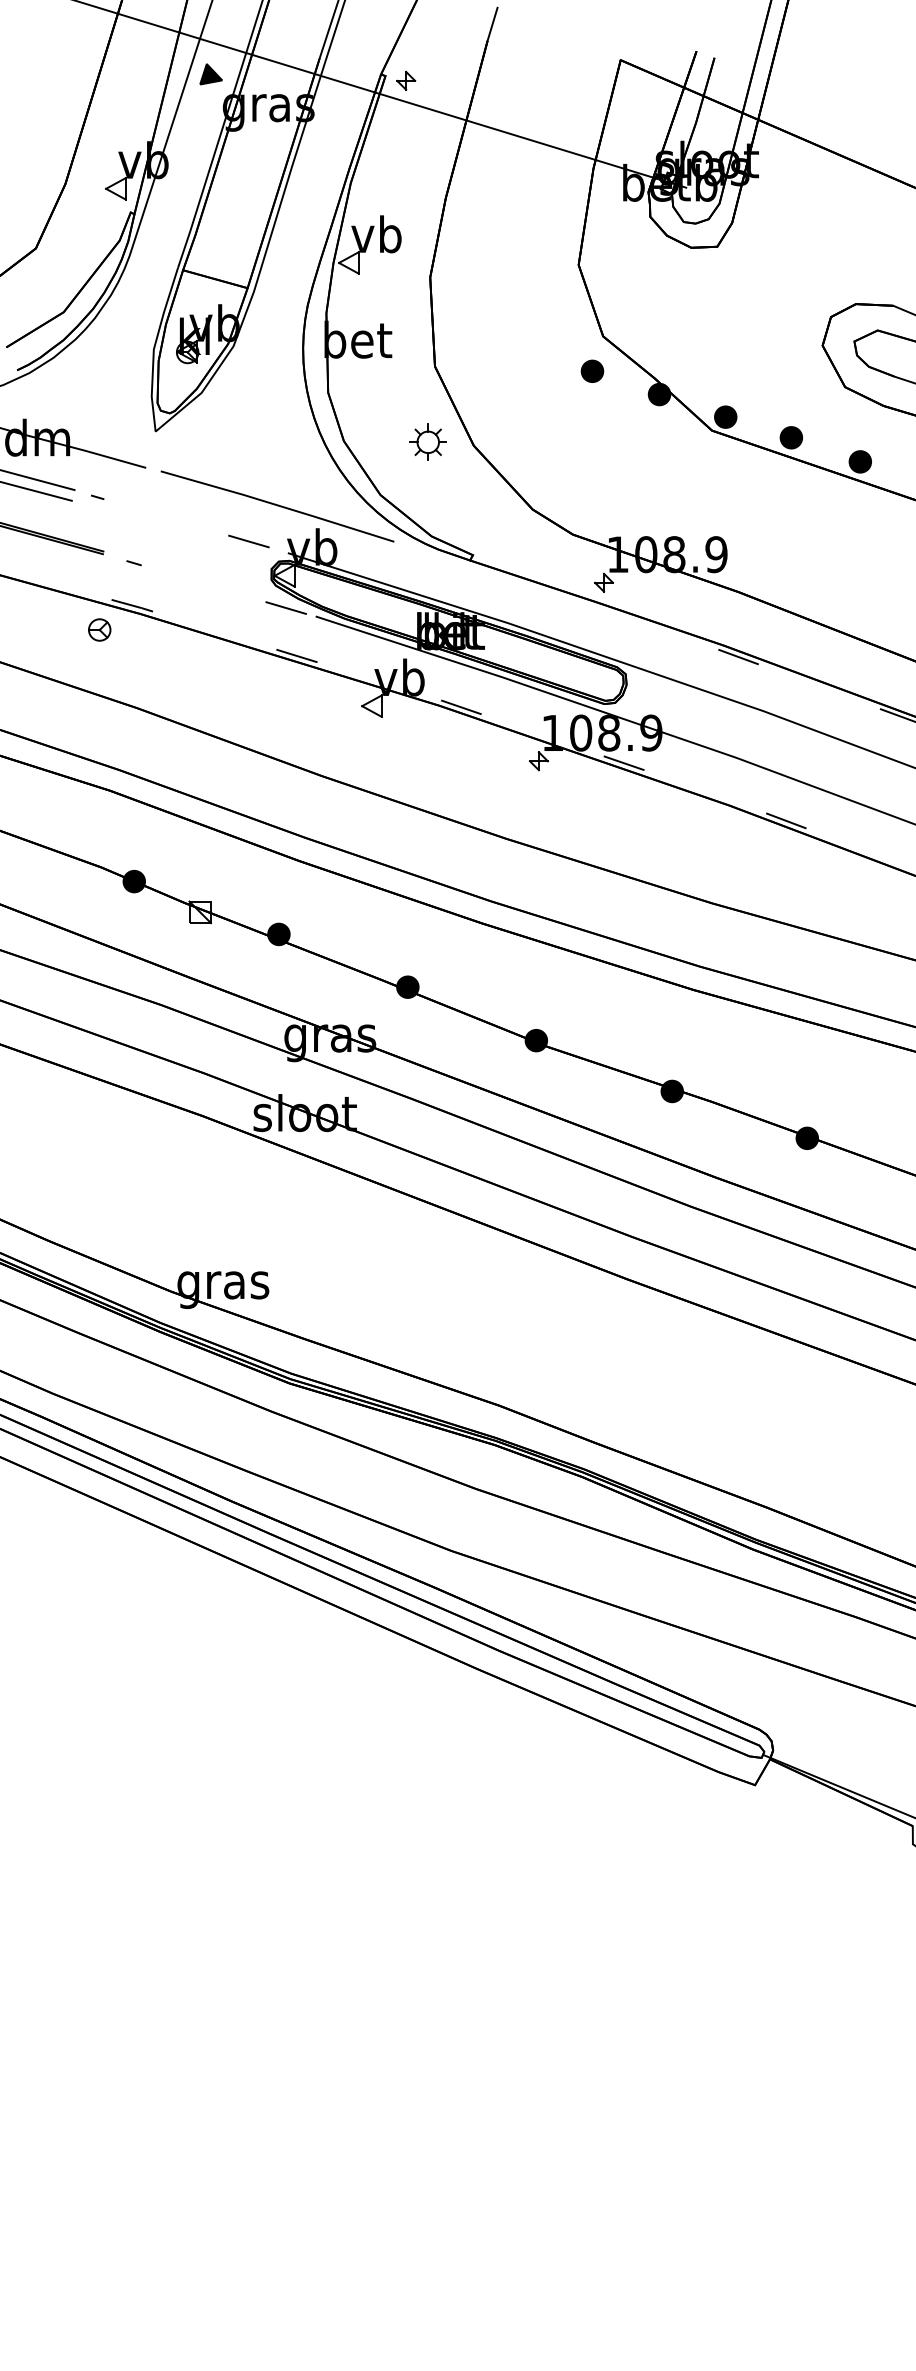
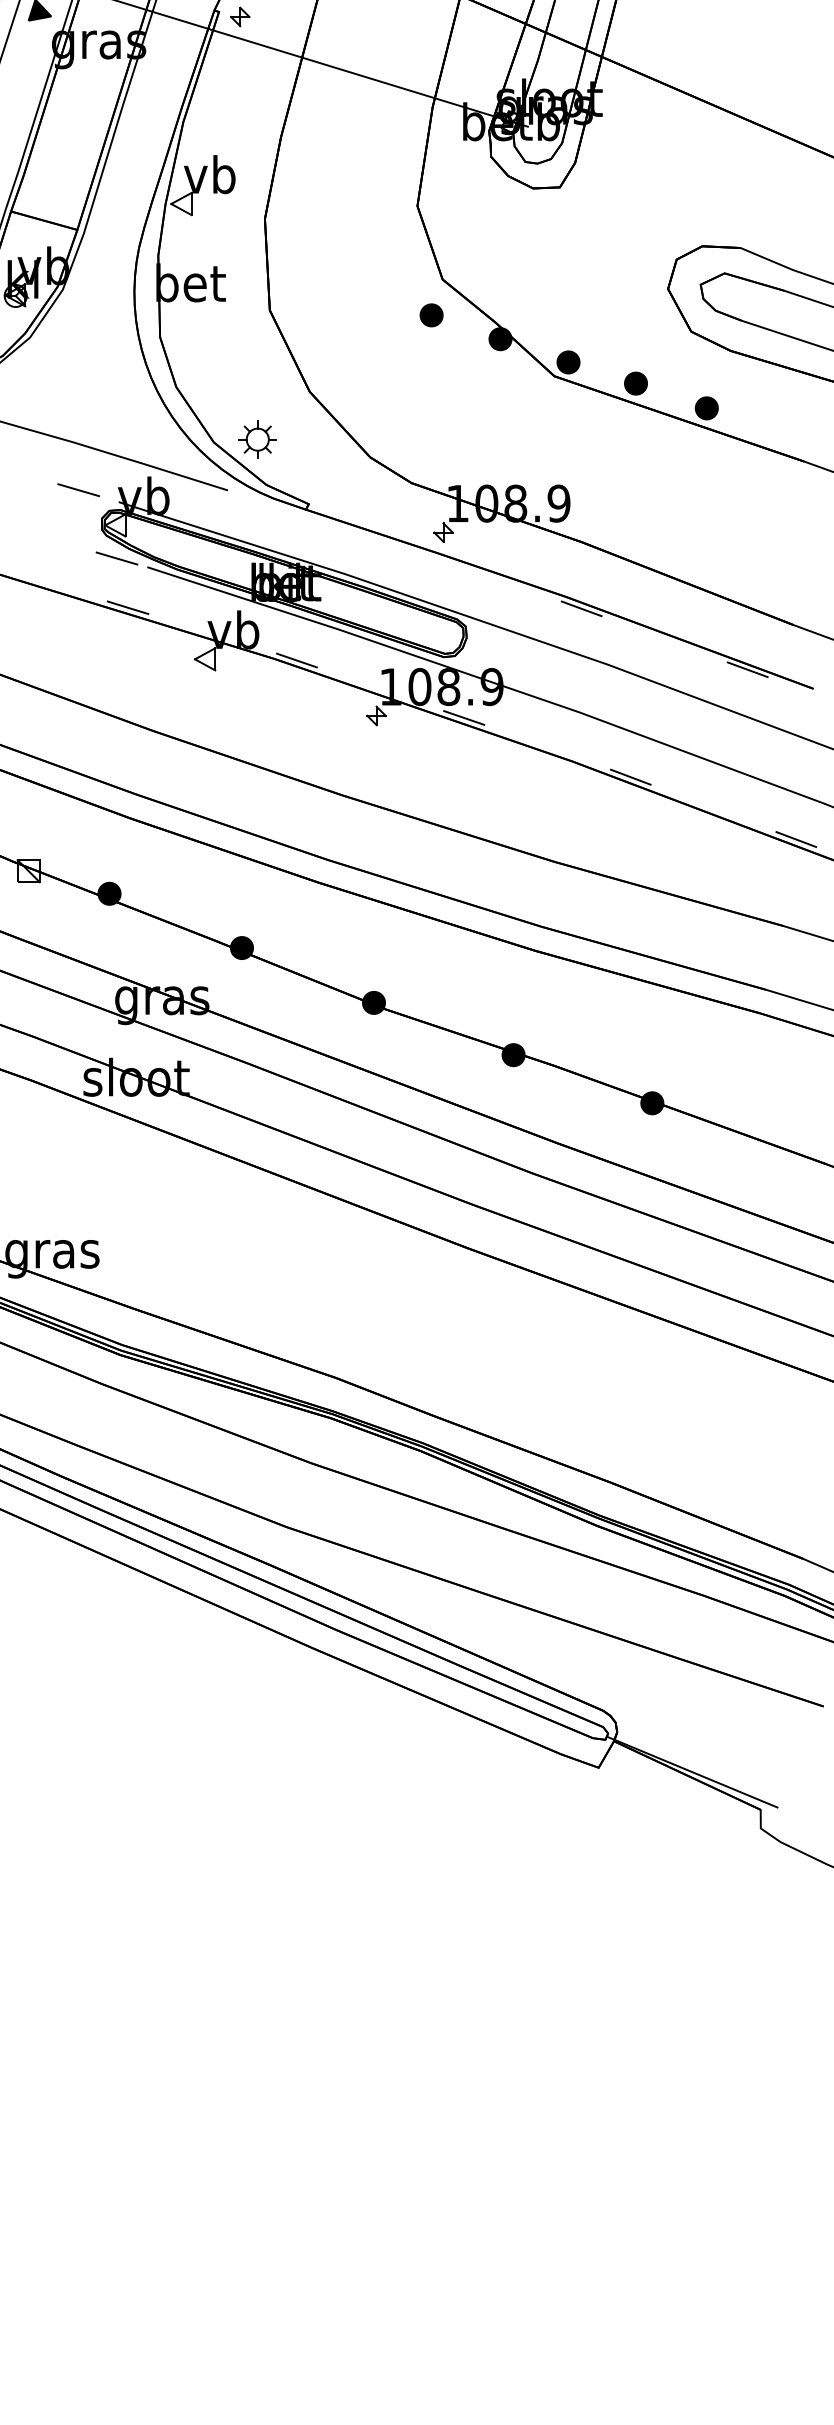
part: (427, 441) -> (257, 438), moved

